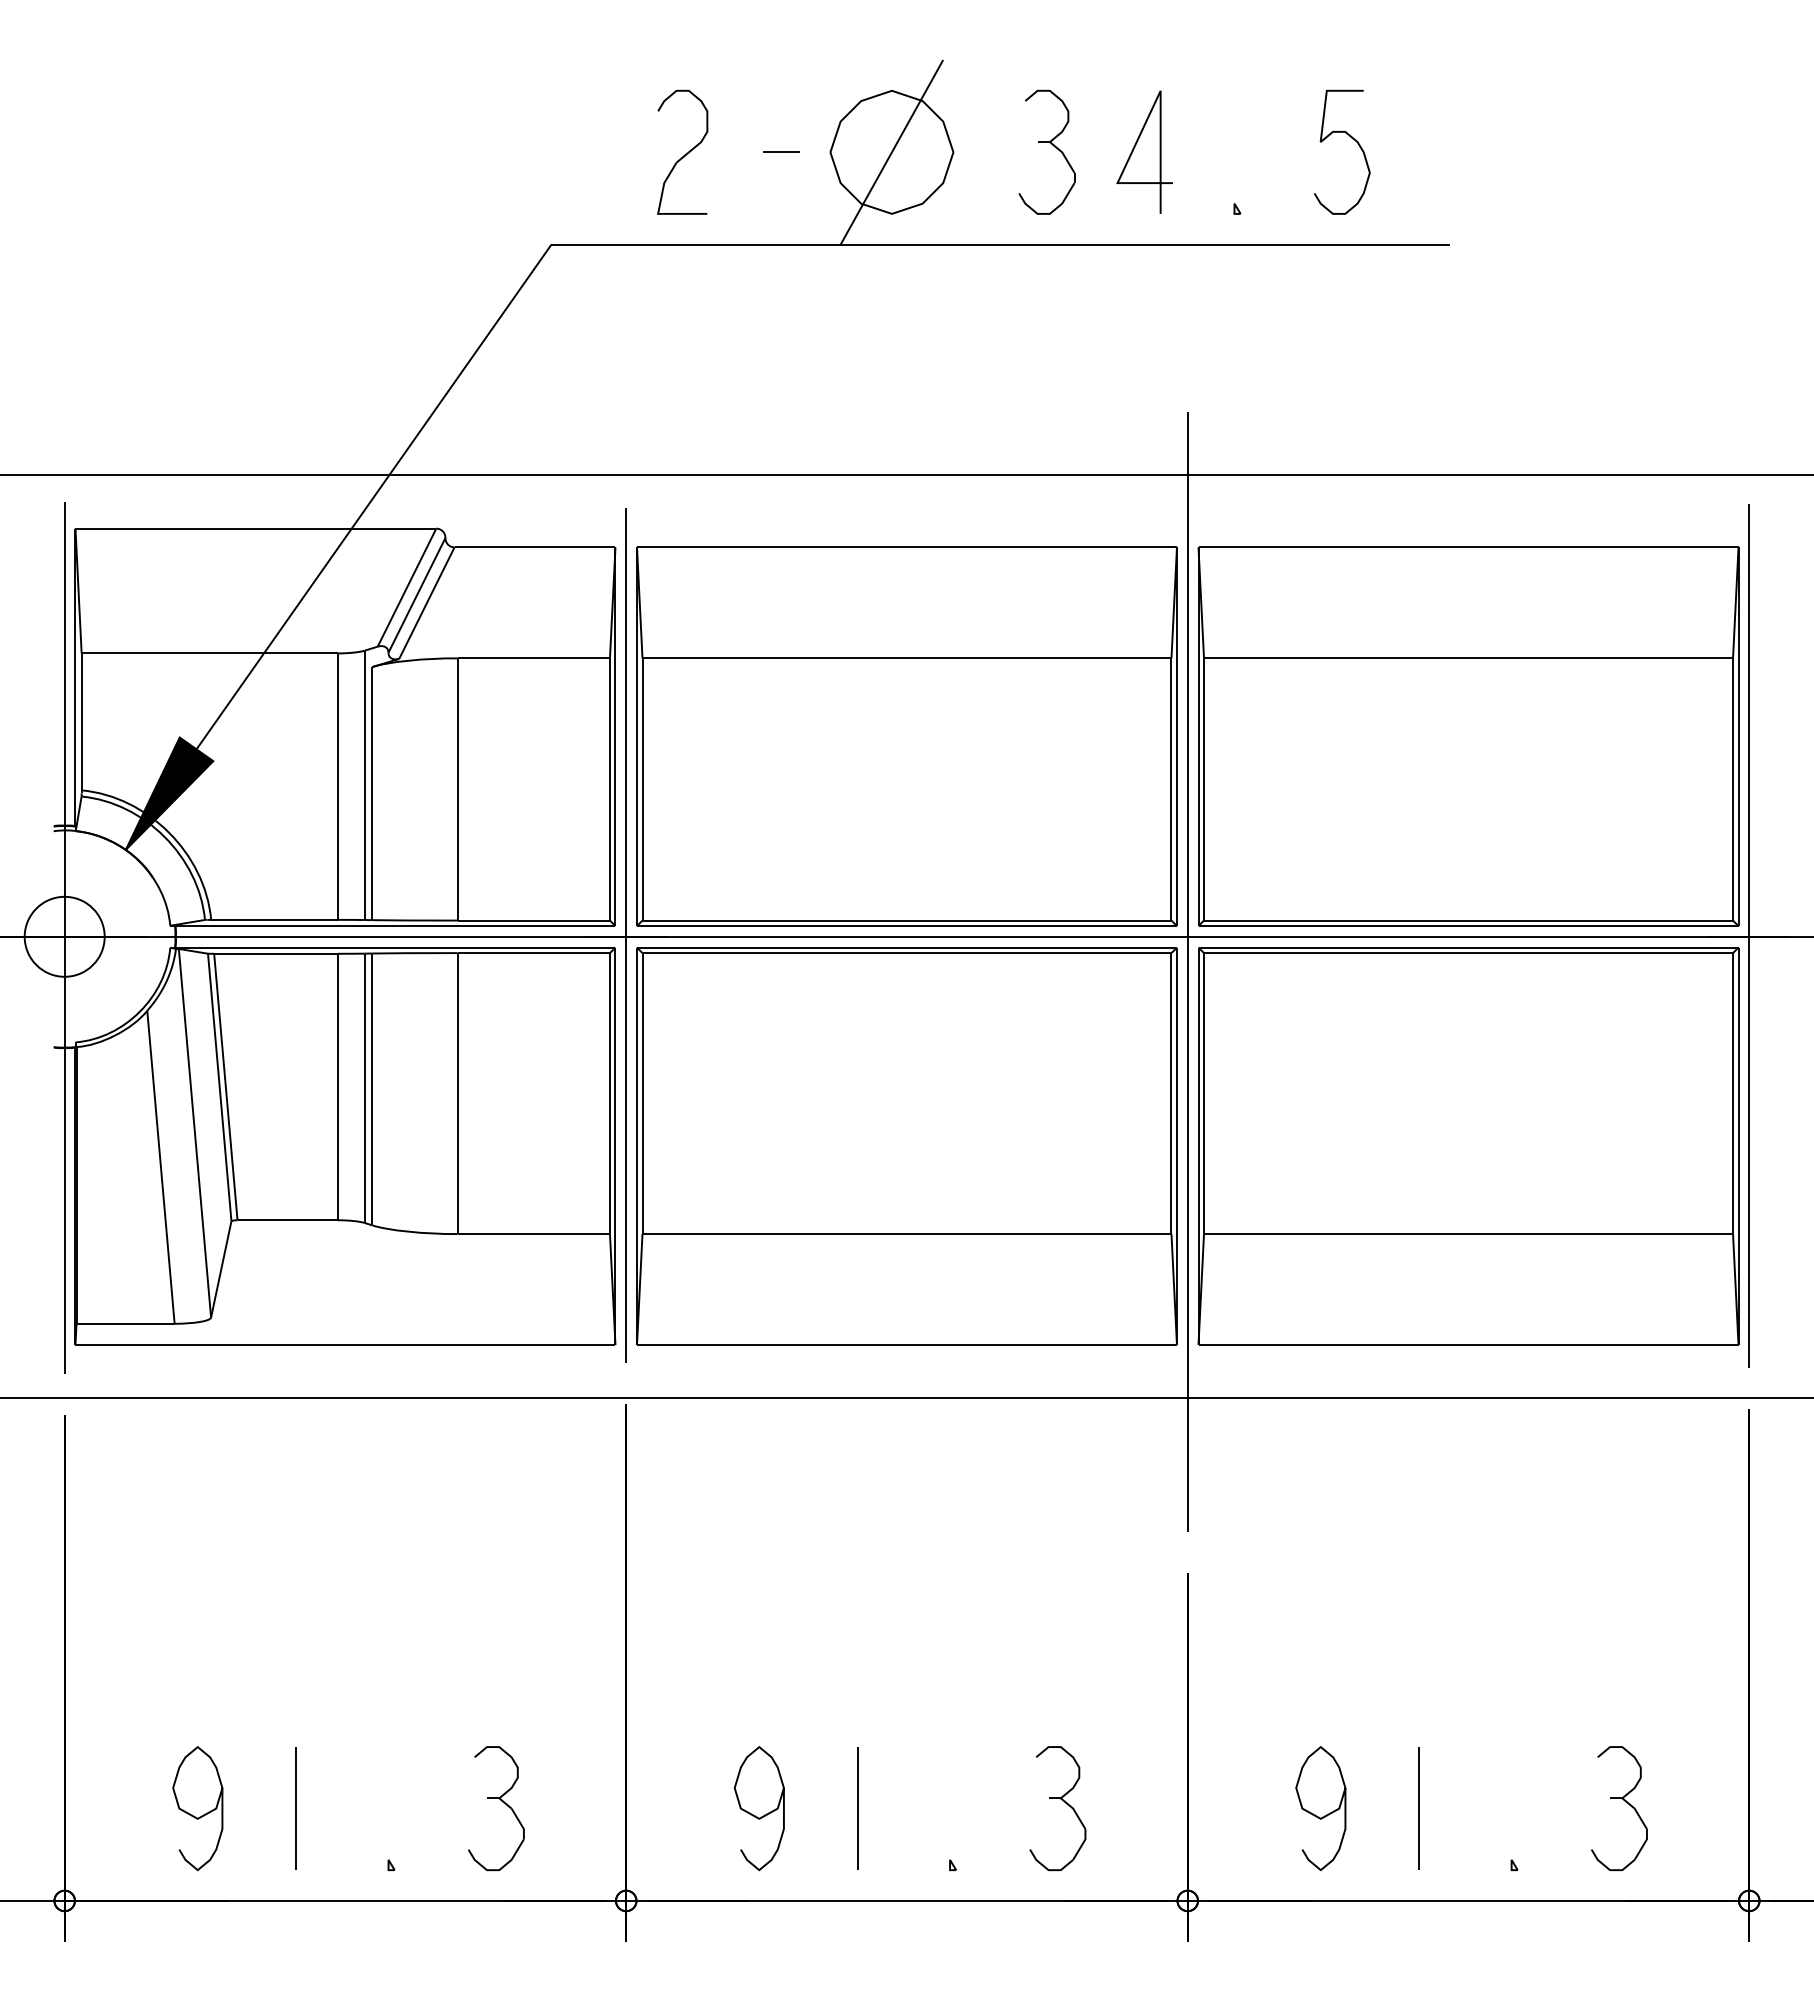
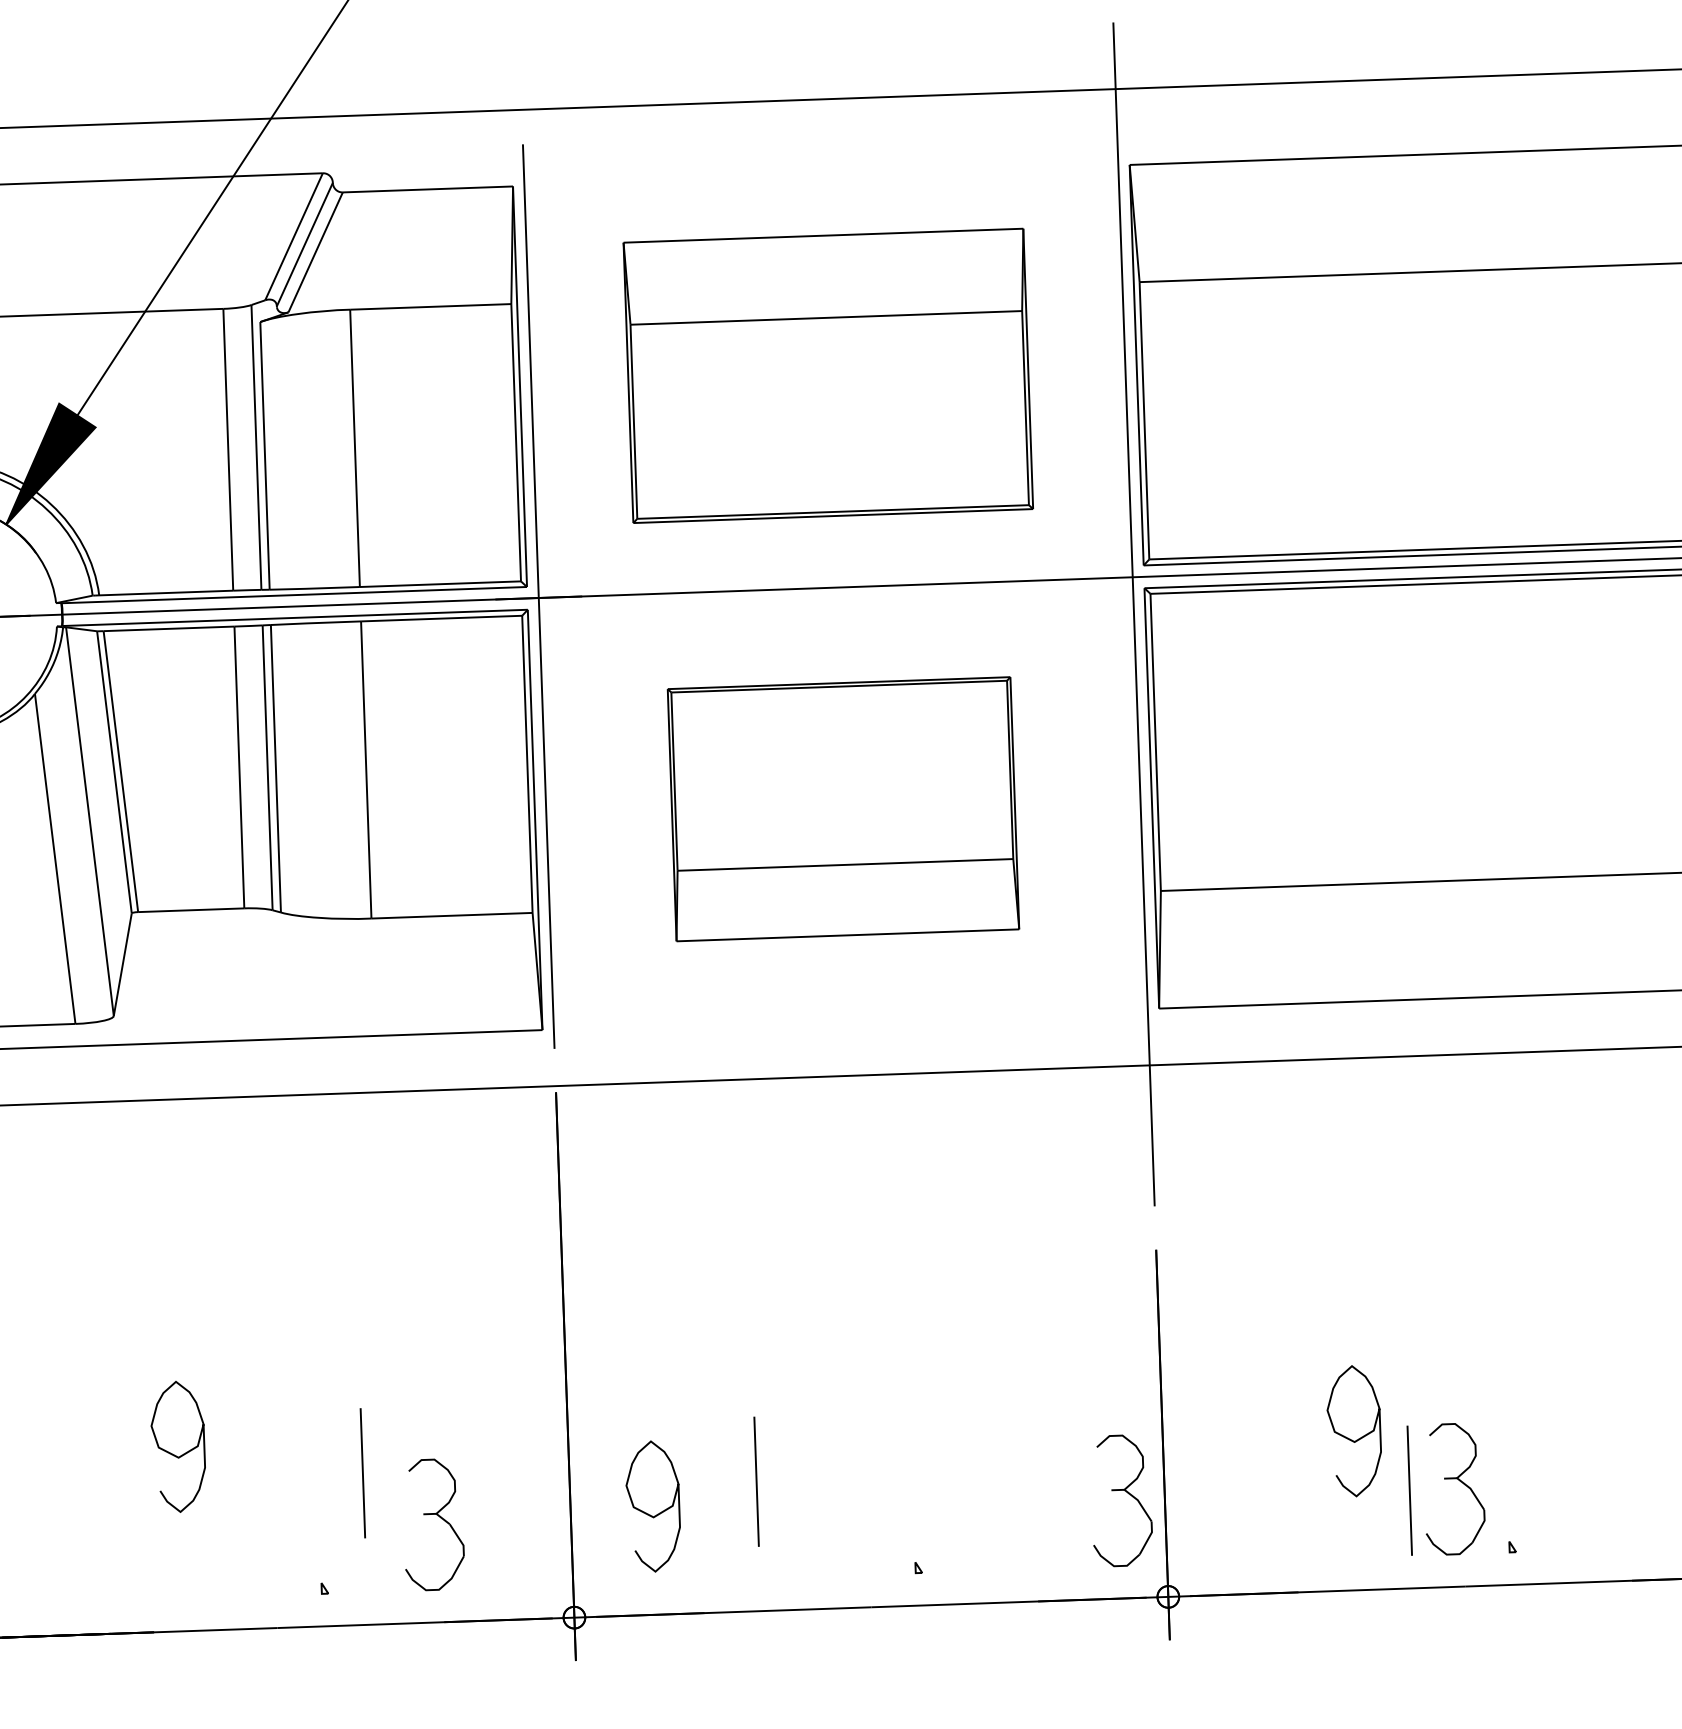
part: (906, 736) -> (827, 375), size x0.7
part: (906, 1146) -> (842, 809), size x0.6
part: (1061, 1800) -> (1125, 1492), moved
part: (1625, 1802) -> (1460, 1482), moved
part: (197, 1808) -> (177, 1446), moved
line: (295, 1808) -> (362, 1473), moved
part: (758, 1808) -> (652, 1506), moved
line: (857, 1808) -> (756, 1481), moved
part: (1320, 1808) -> (1353, 1431), moved

